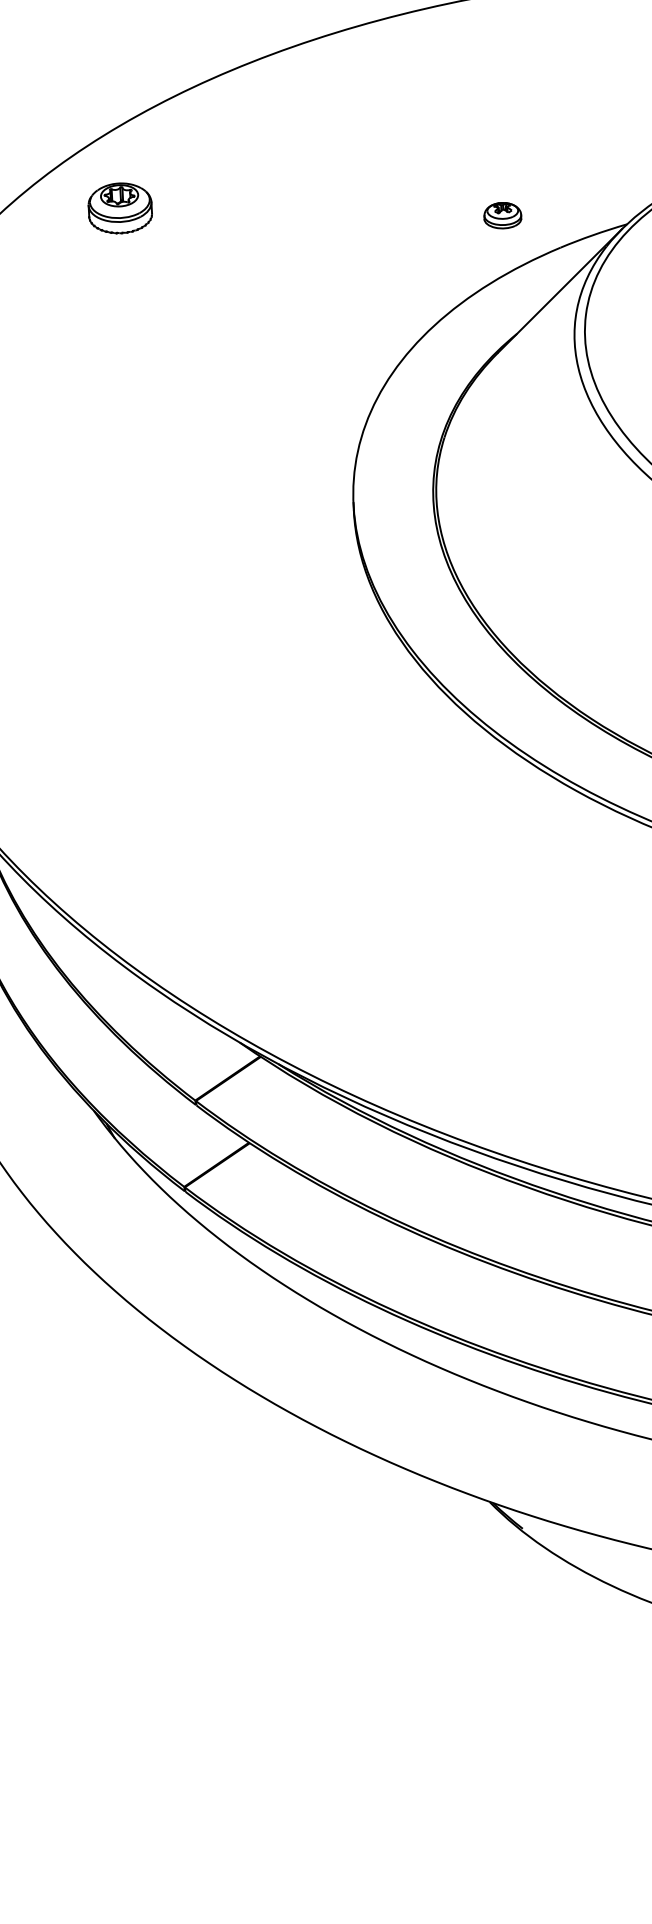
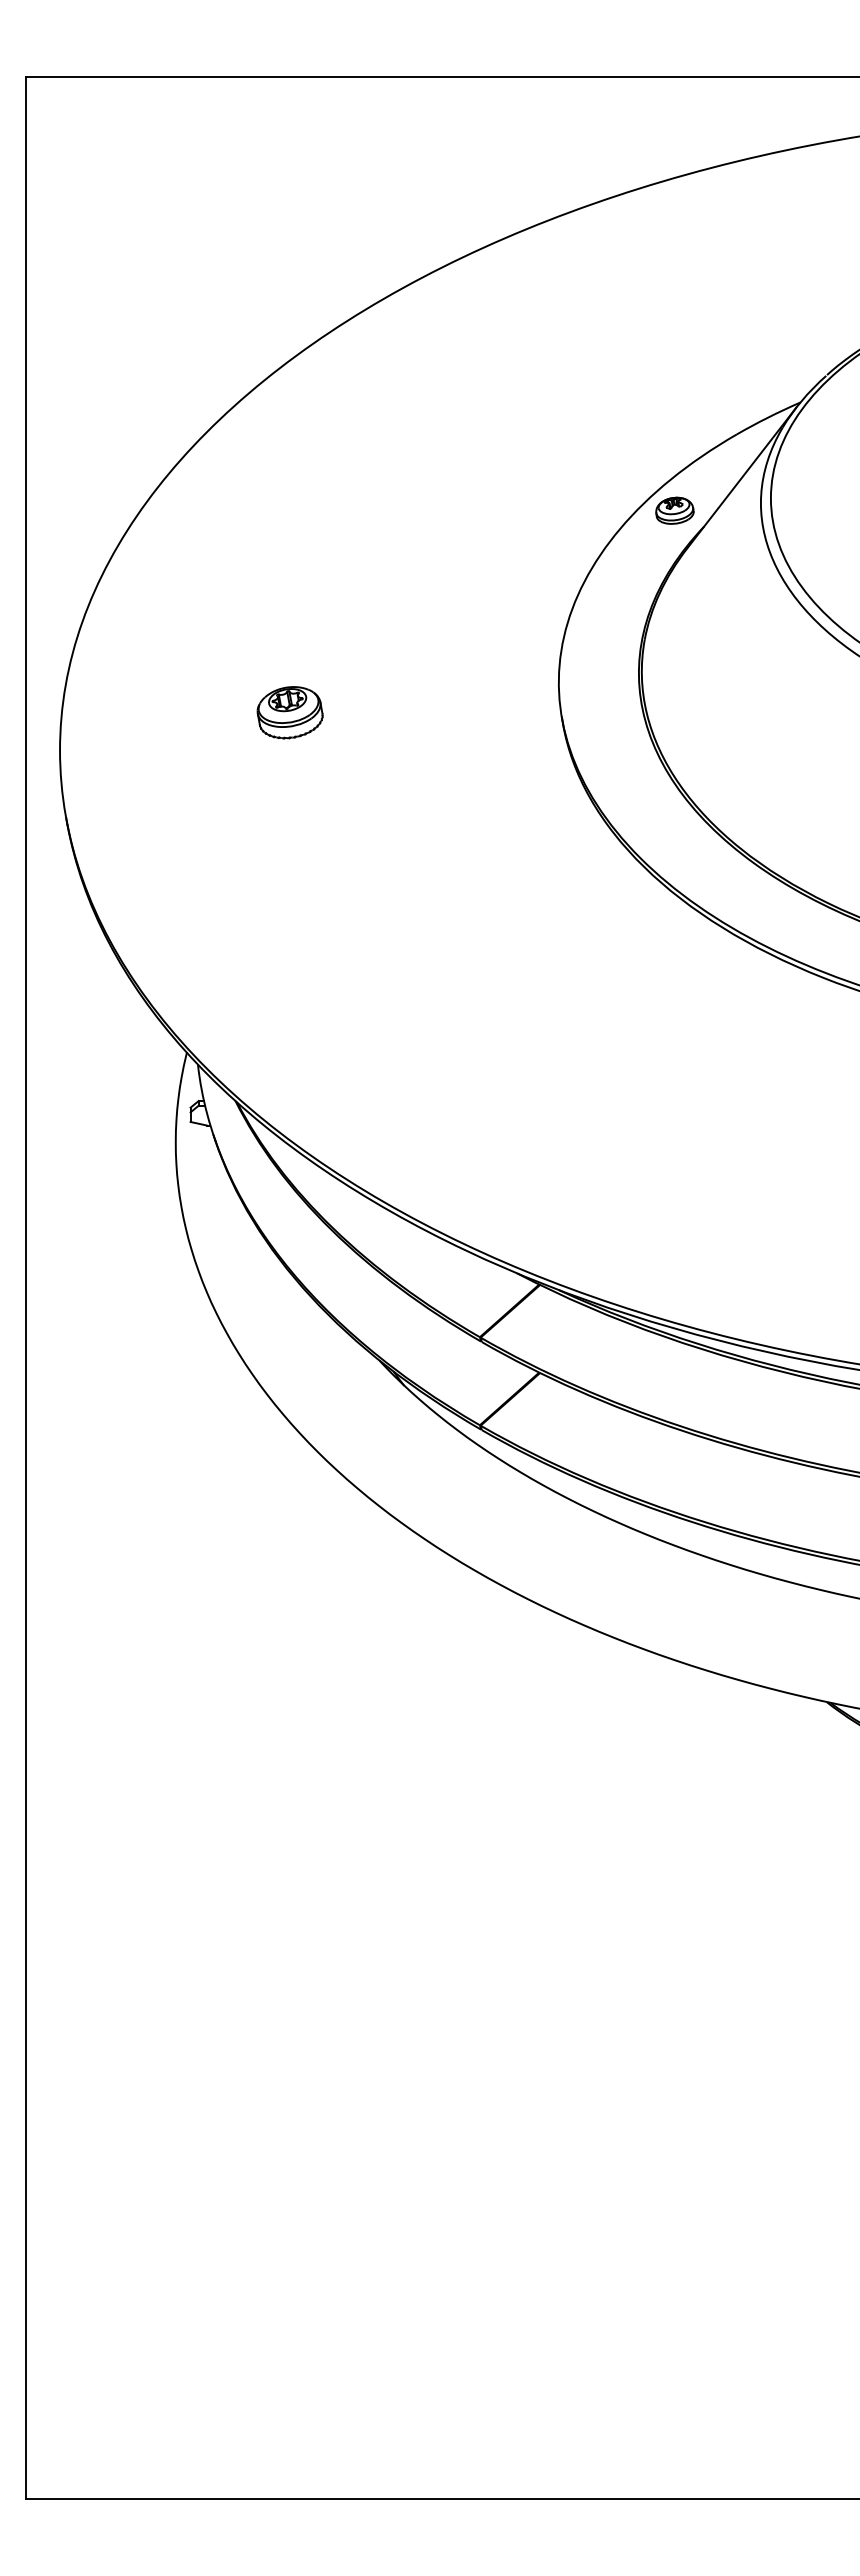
part: (119, 208) -> (289, 712), moved
part: (502, 215) -> (674, 510), moved

